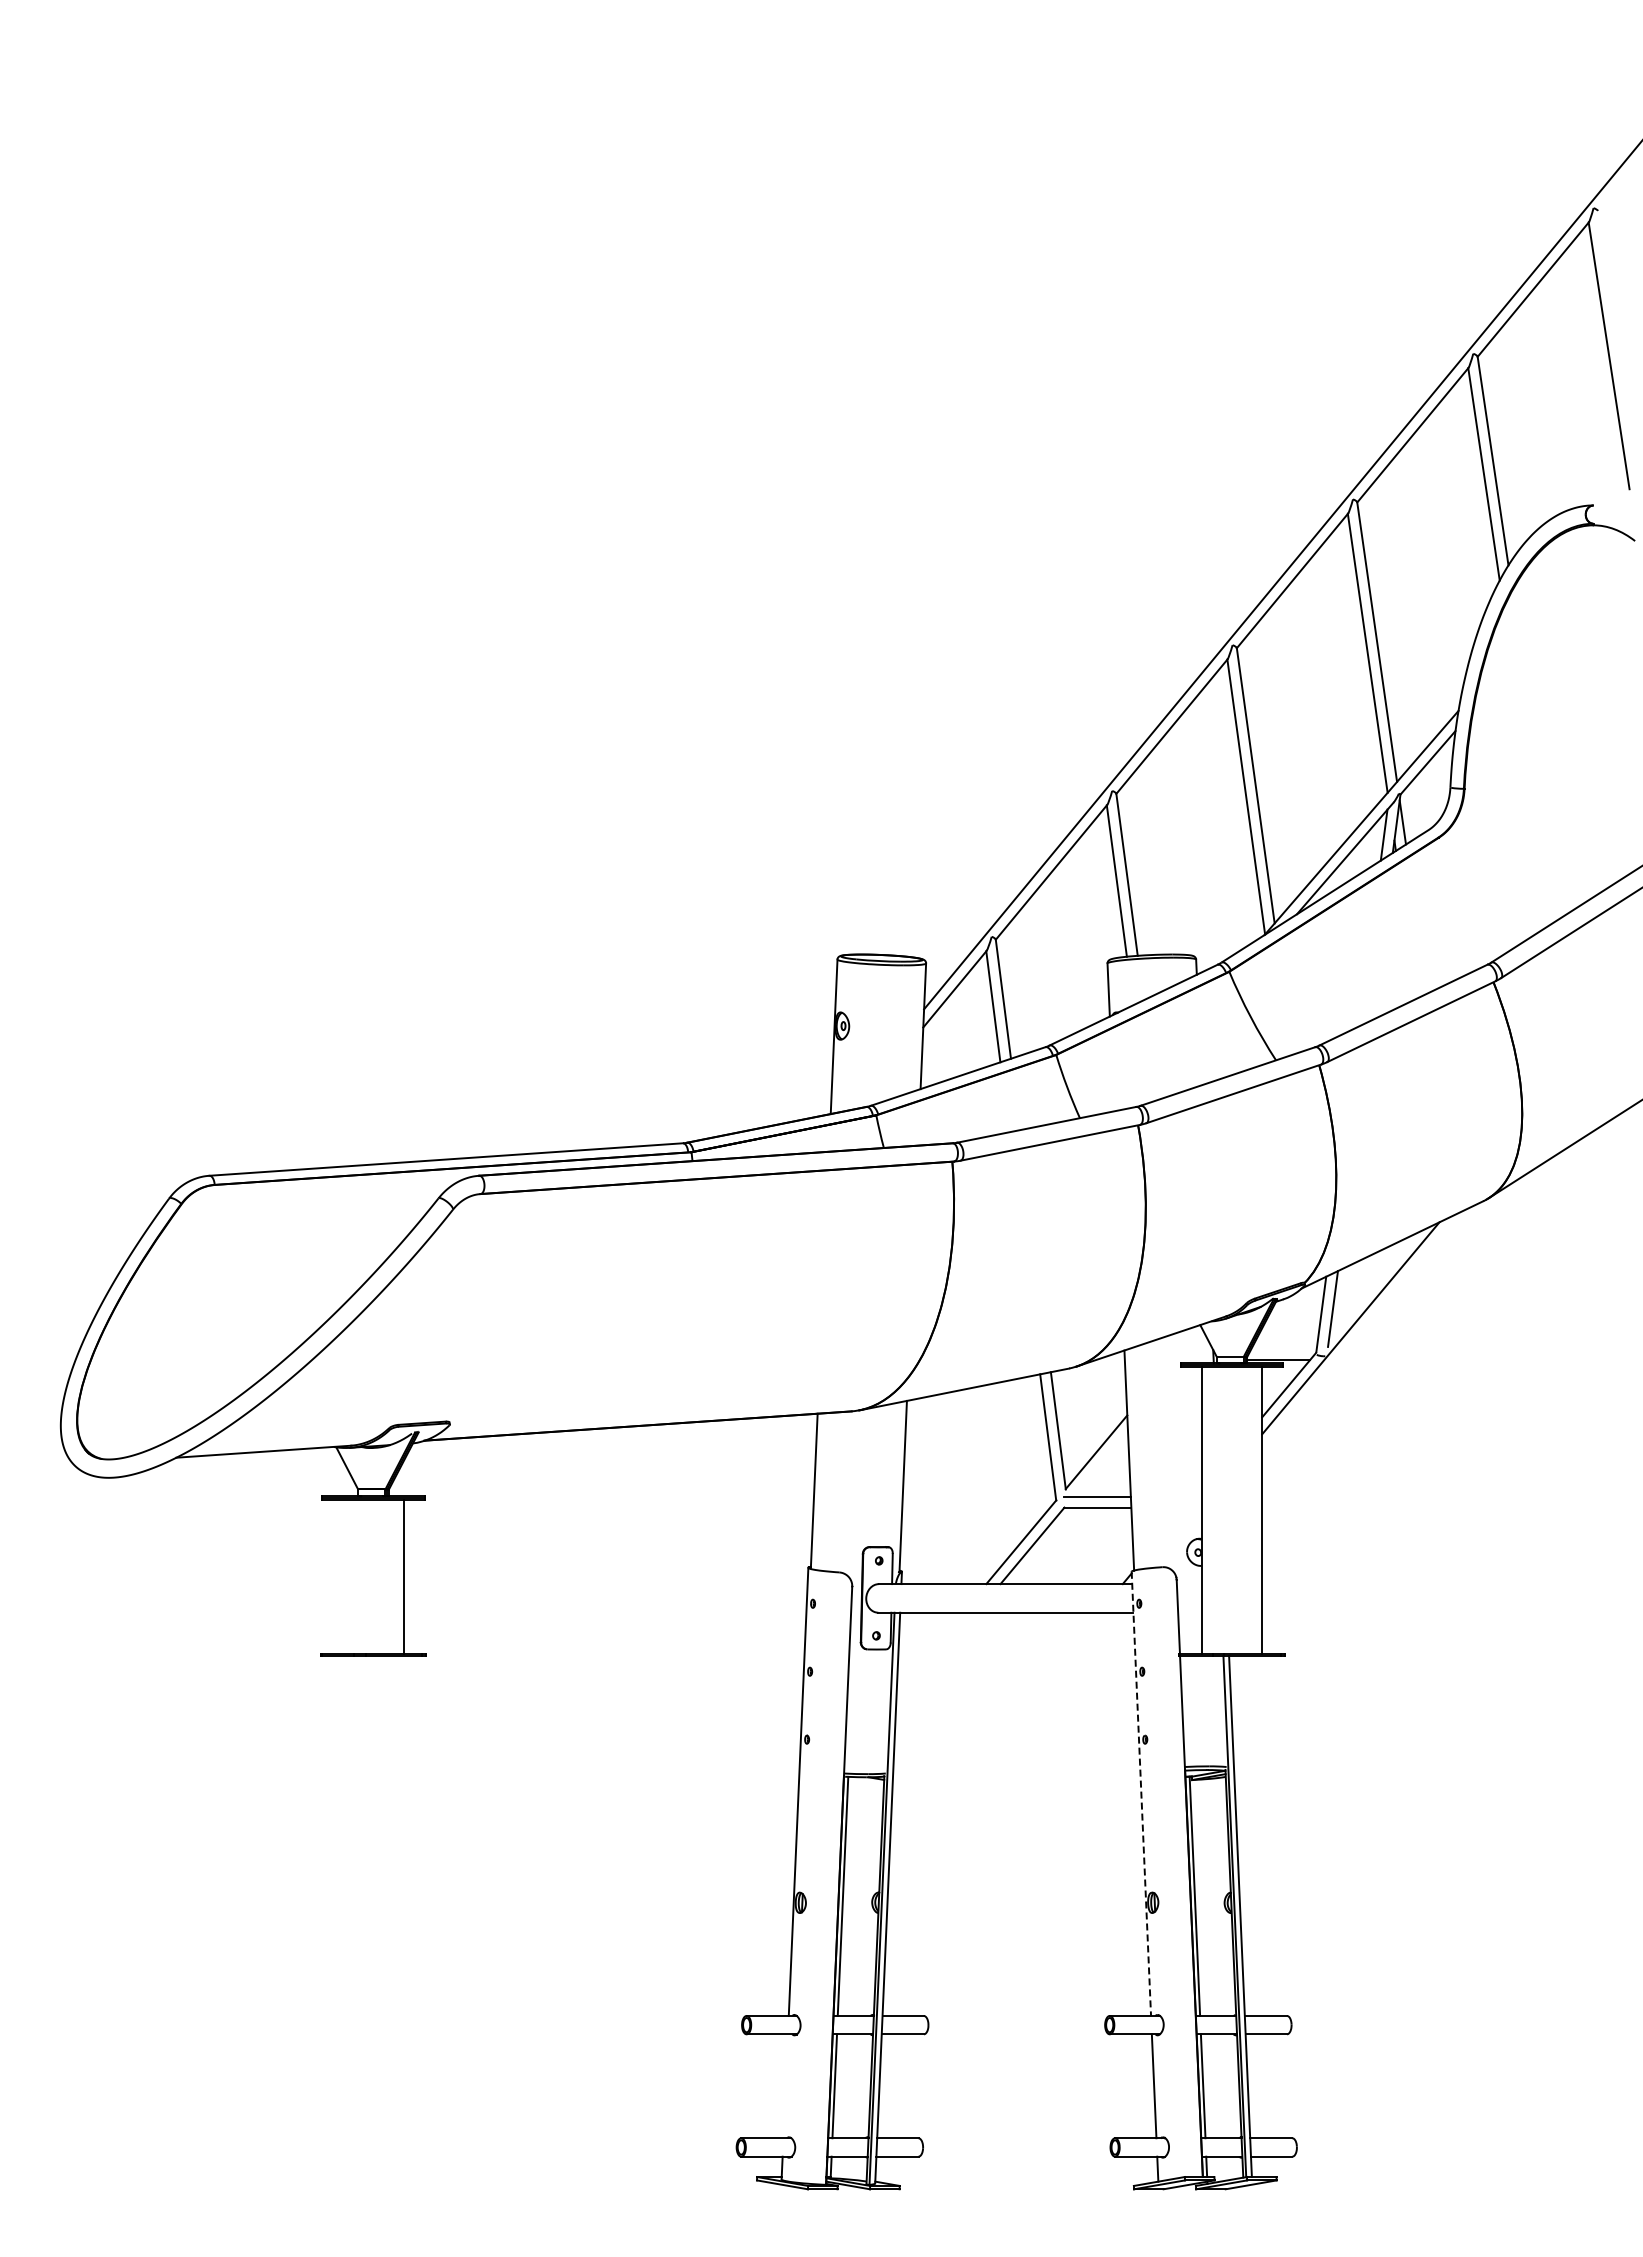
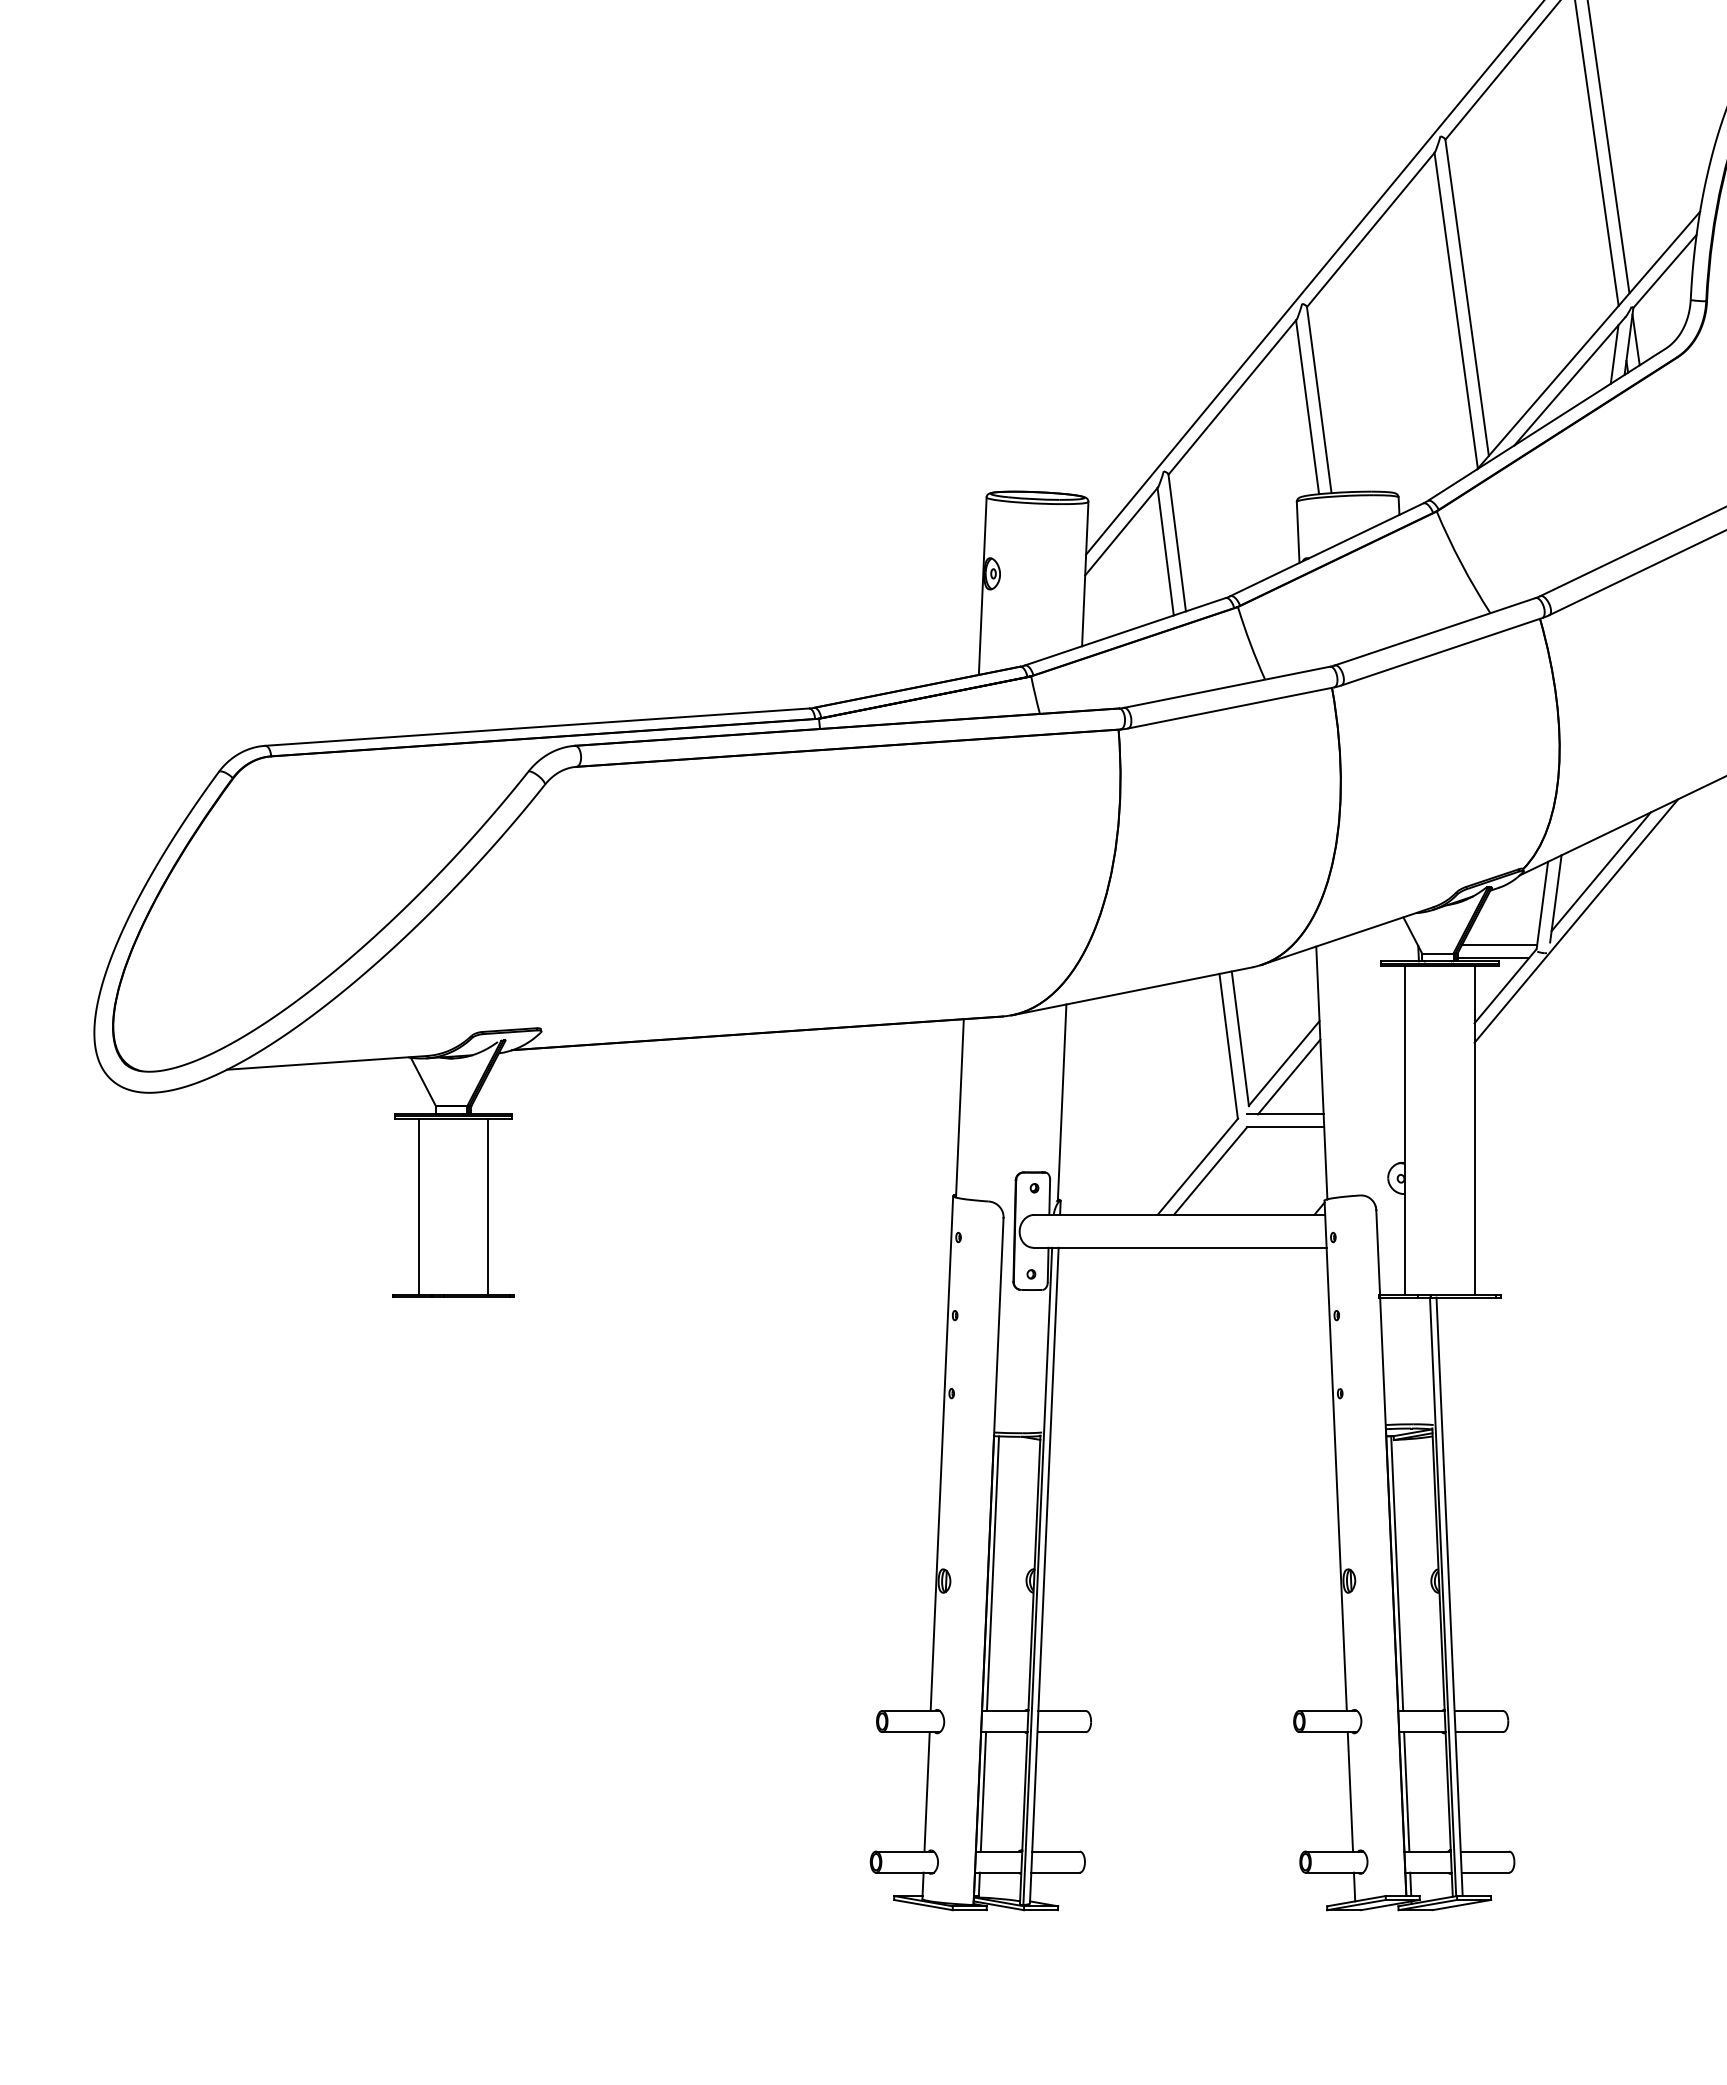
line: (1372, 1285) -> (1601, 871), added
line: (1283, 1349) -> (1498, 945), added
line: (1100, 1463) -> (1288, 1076), added
line: (343, 1576) -> (419, 1206), added
line: (1141, 1794) -> (1335, 1456), dashed -> solid
line: (785, 2086) -> (926, 1792), added

